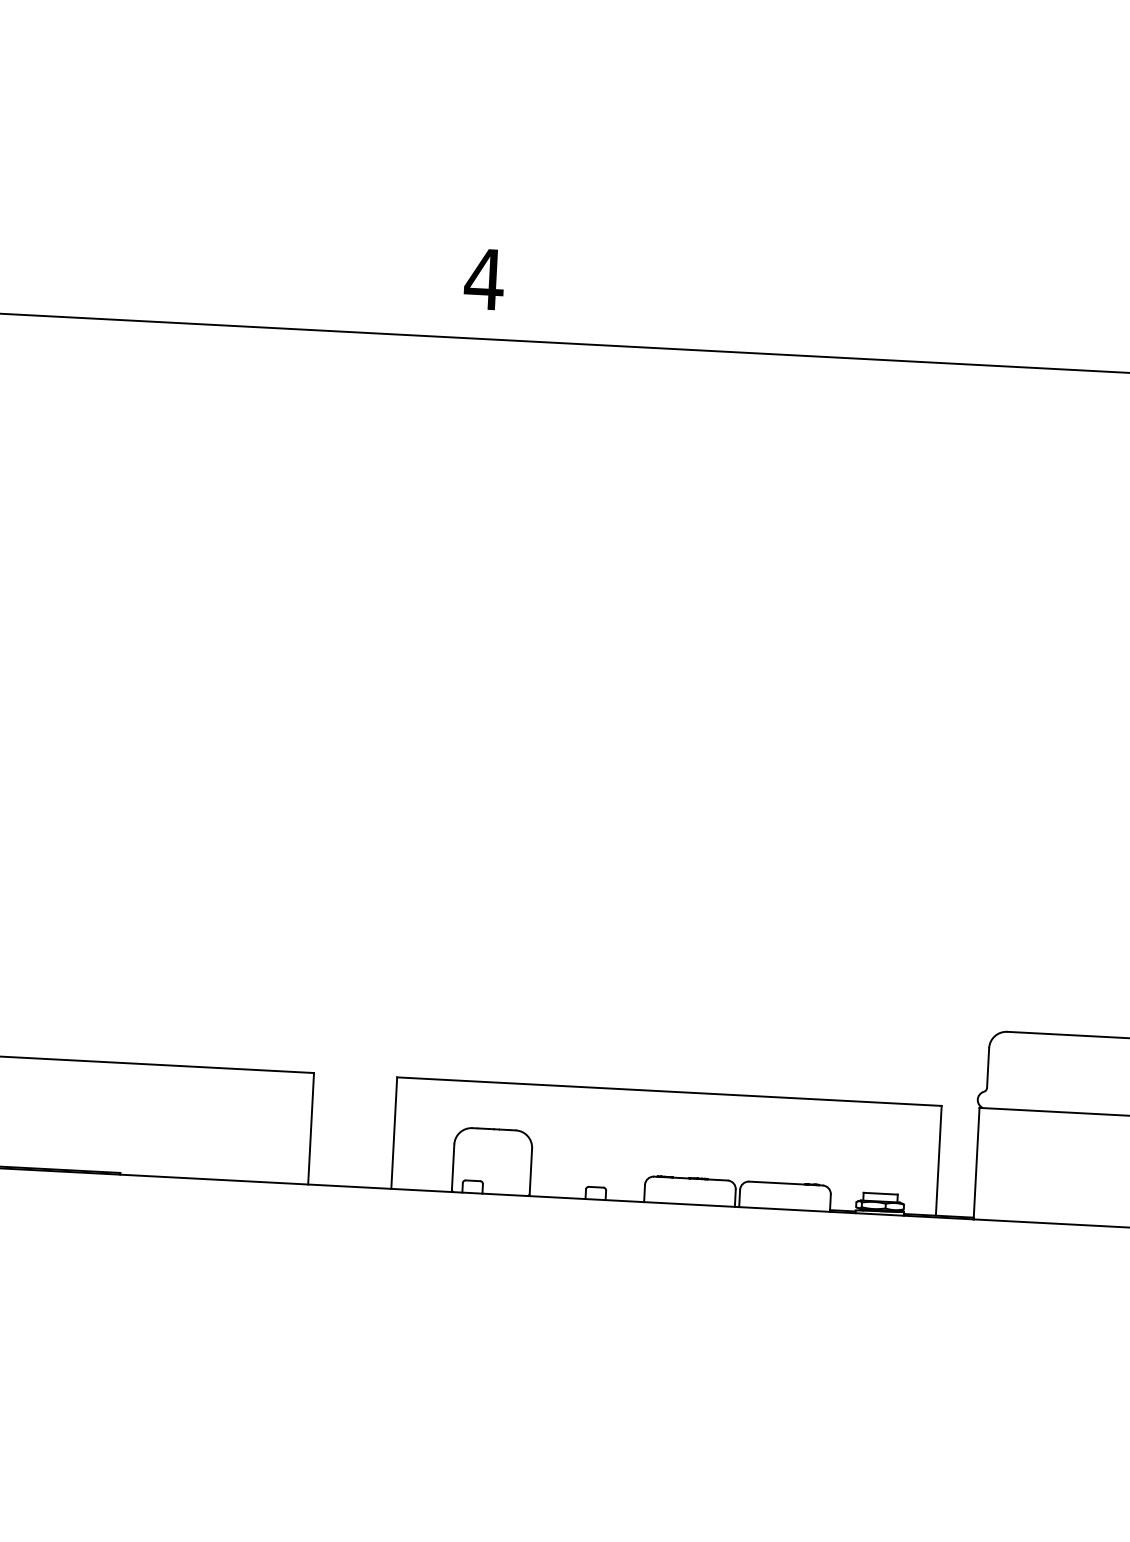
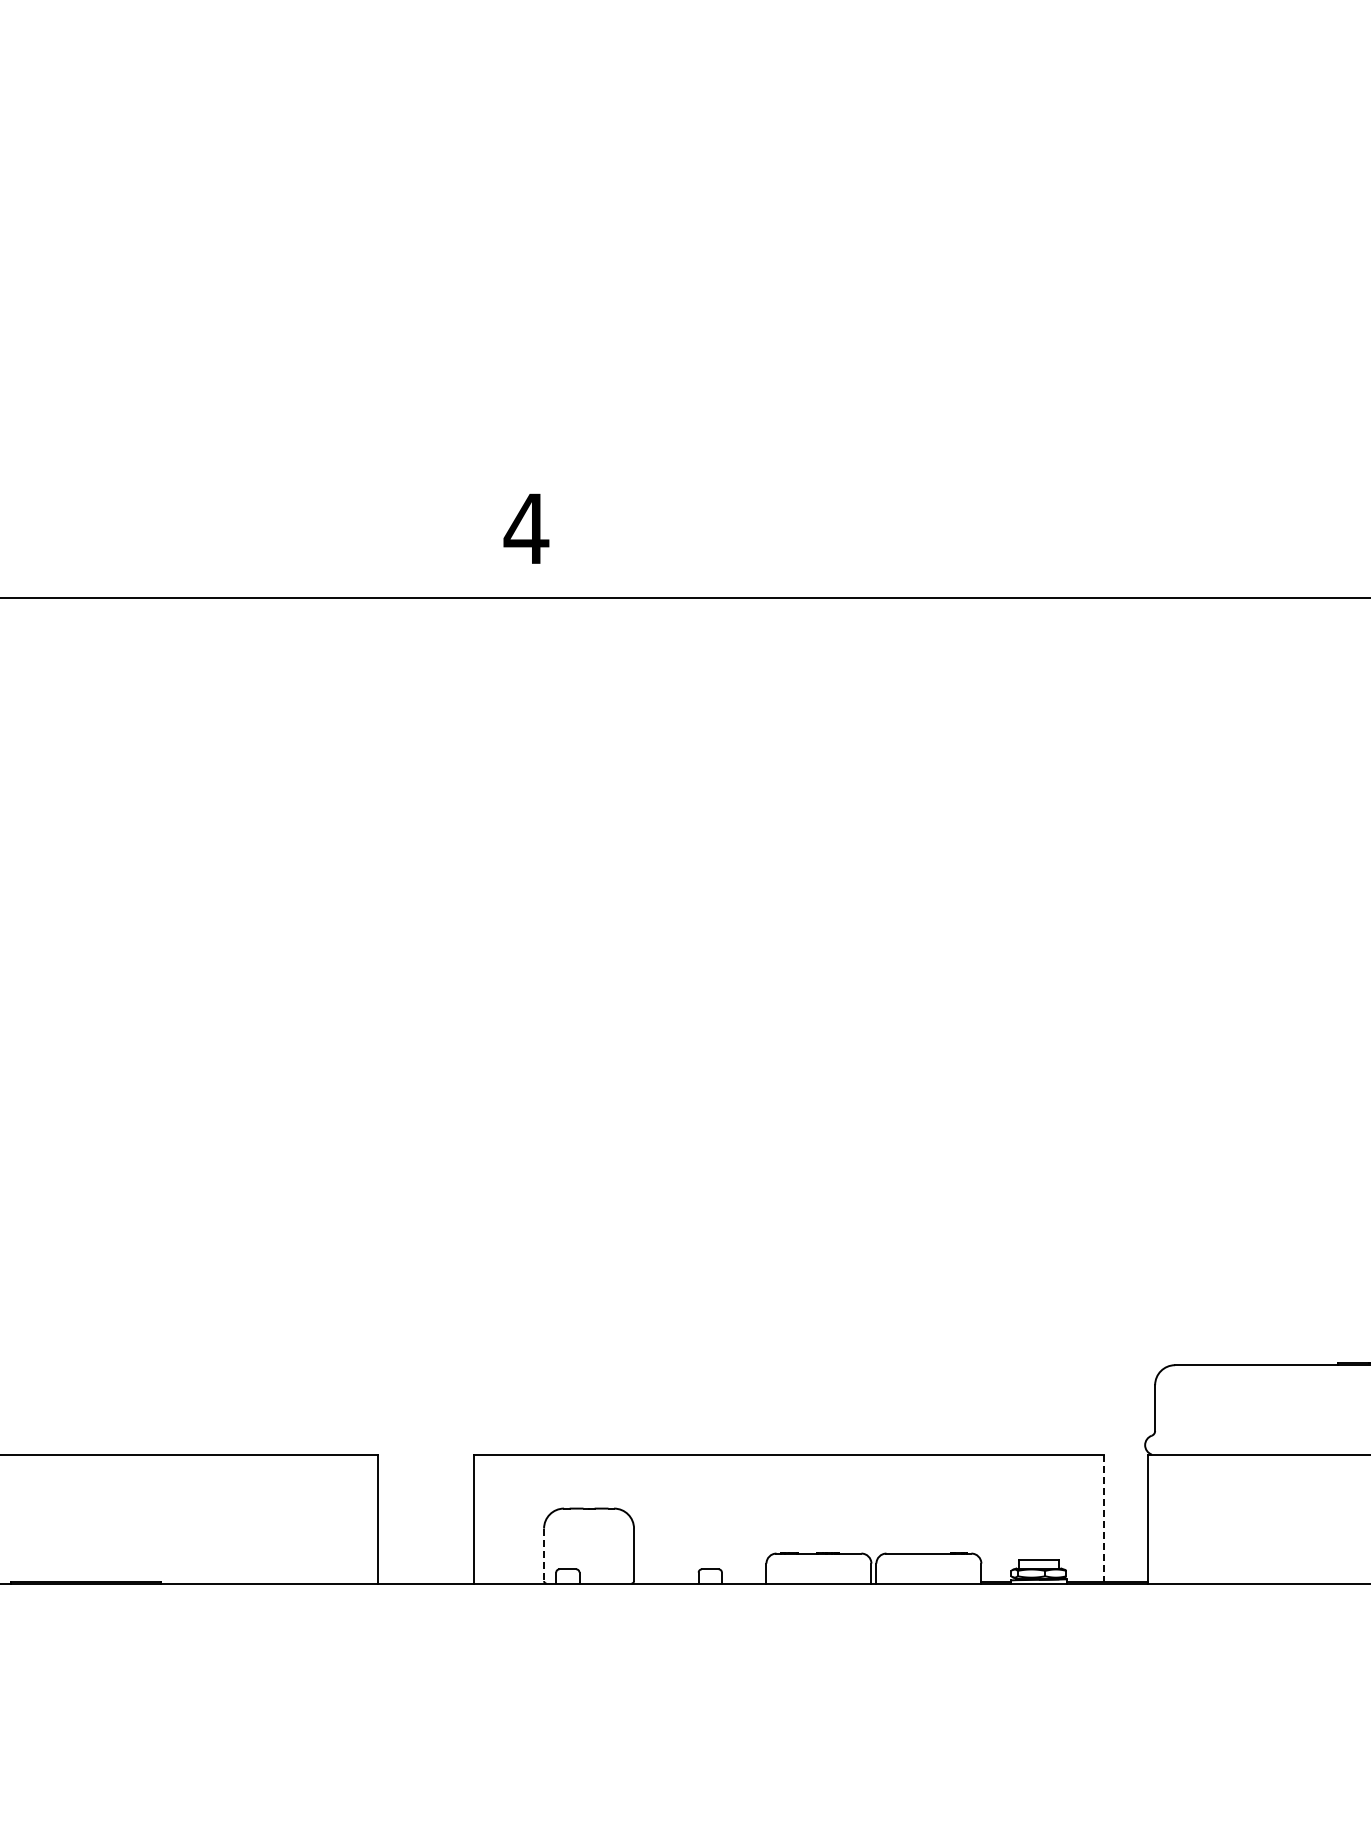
line: (938, 1161) -> (1103, 1518), solid -> dashed
line: (453, 1167) -> (544, 1555), solid -> dashed

